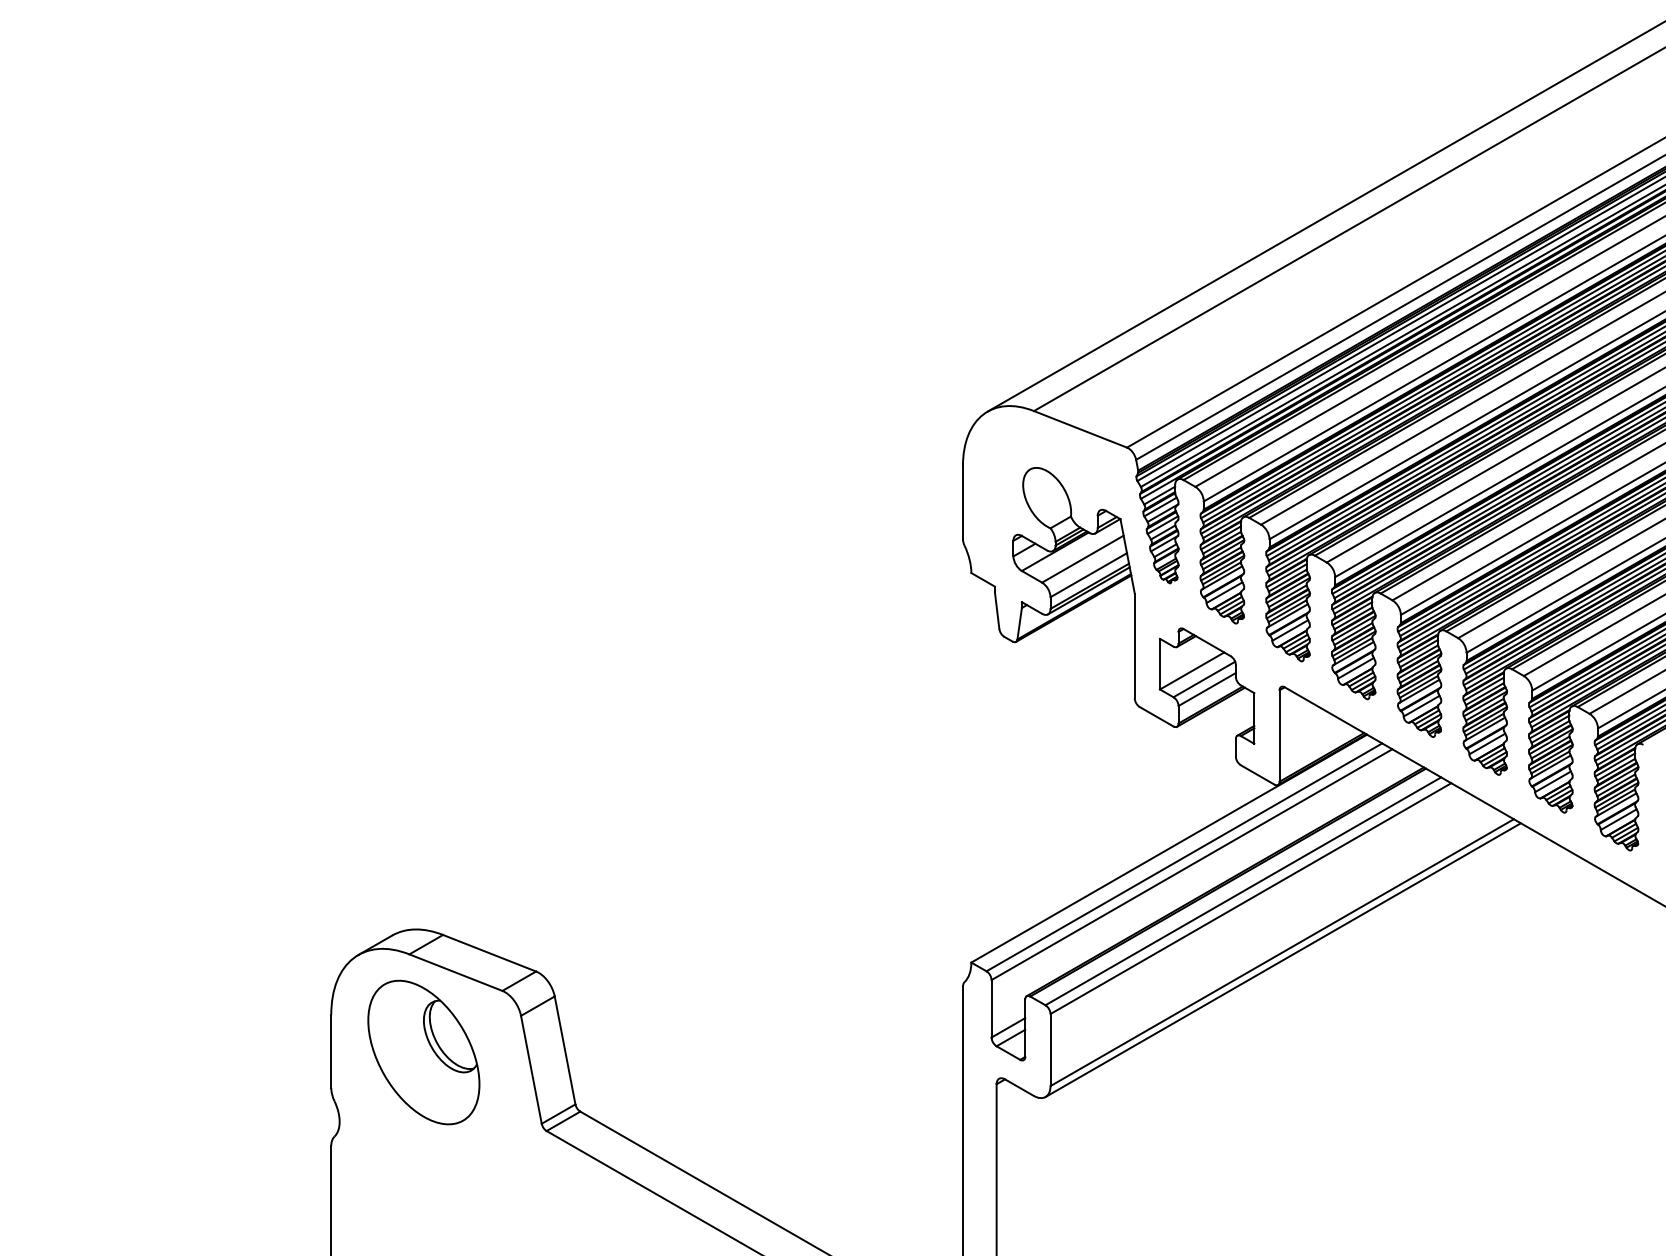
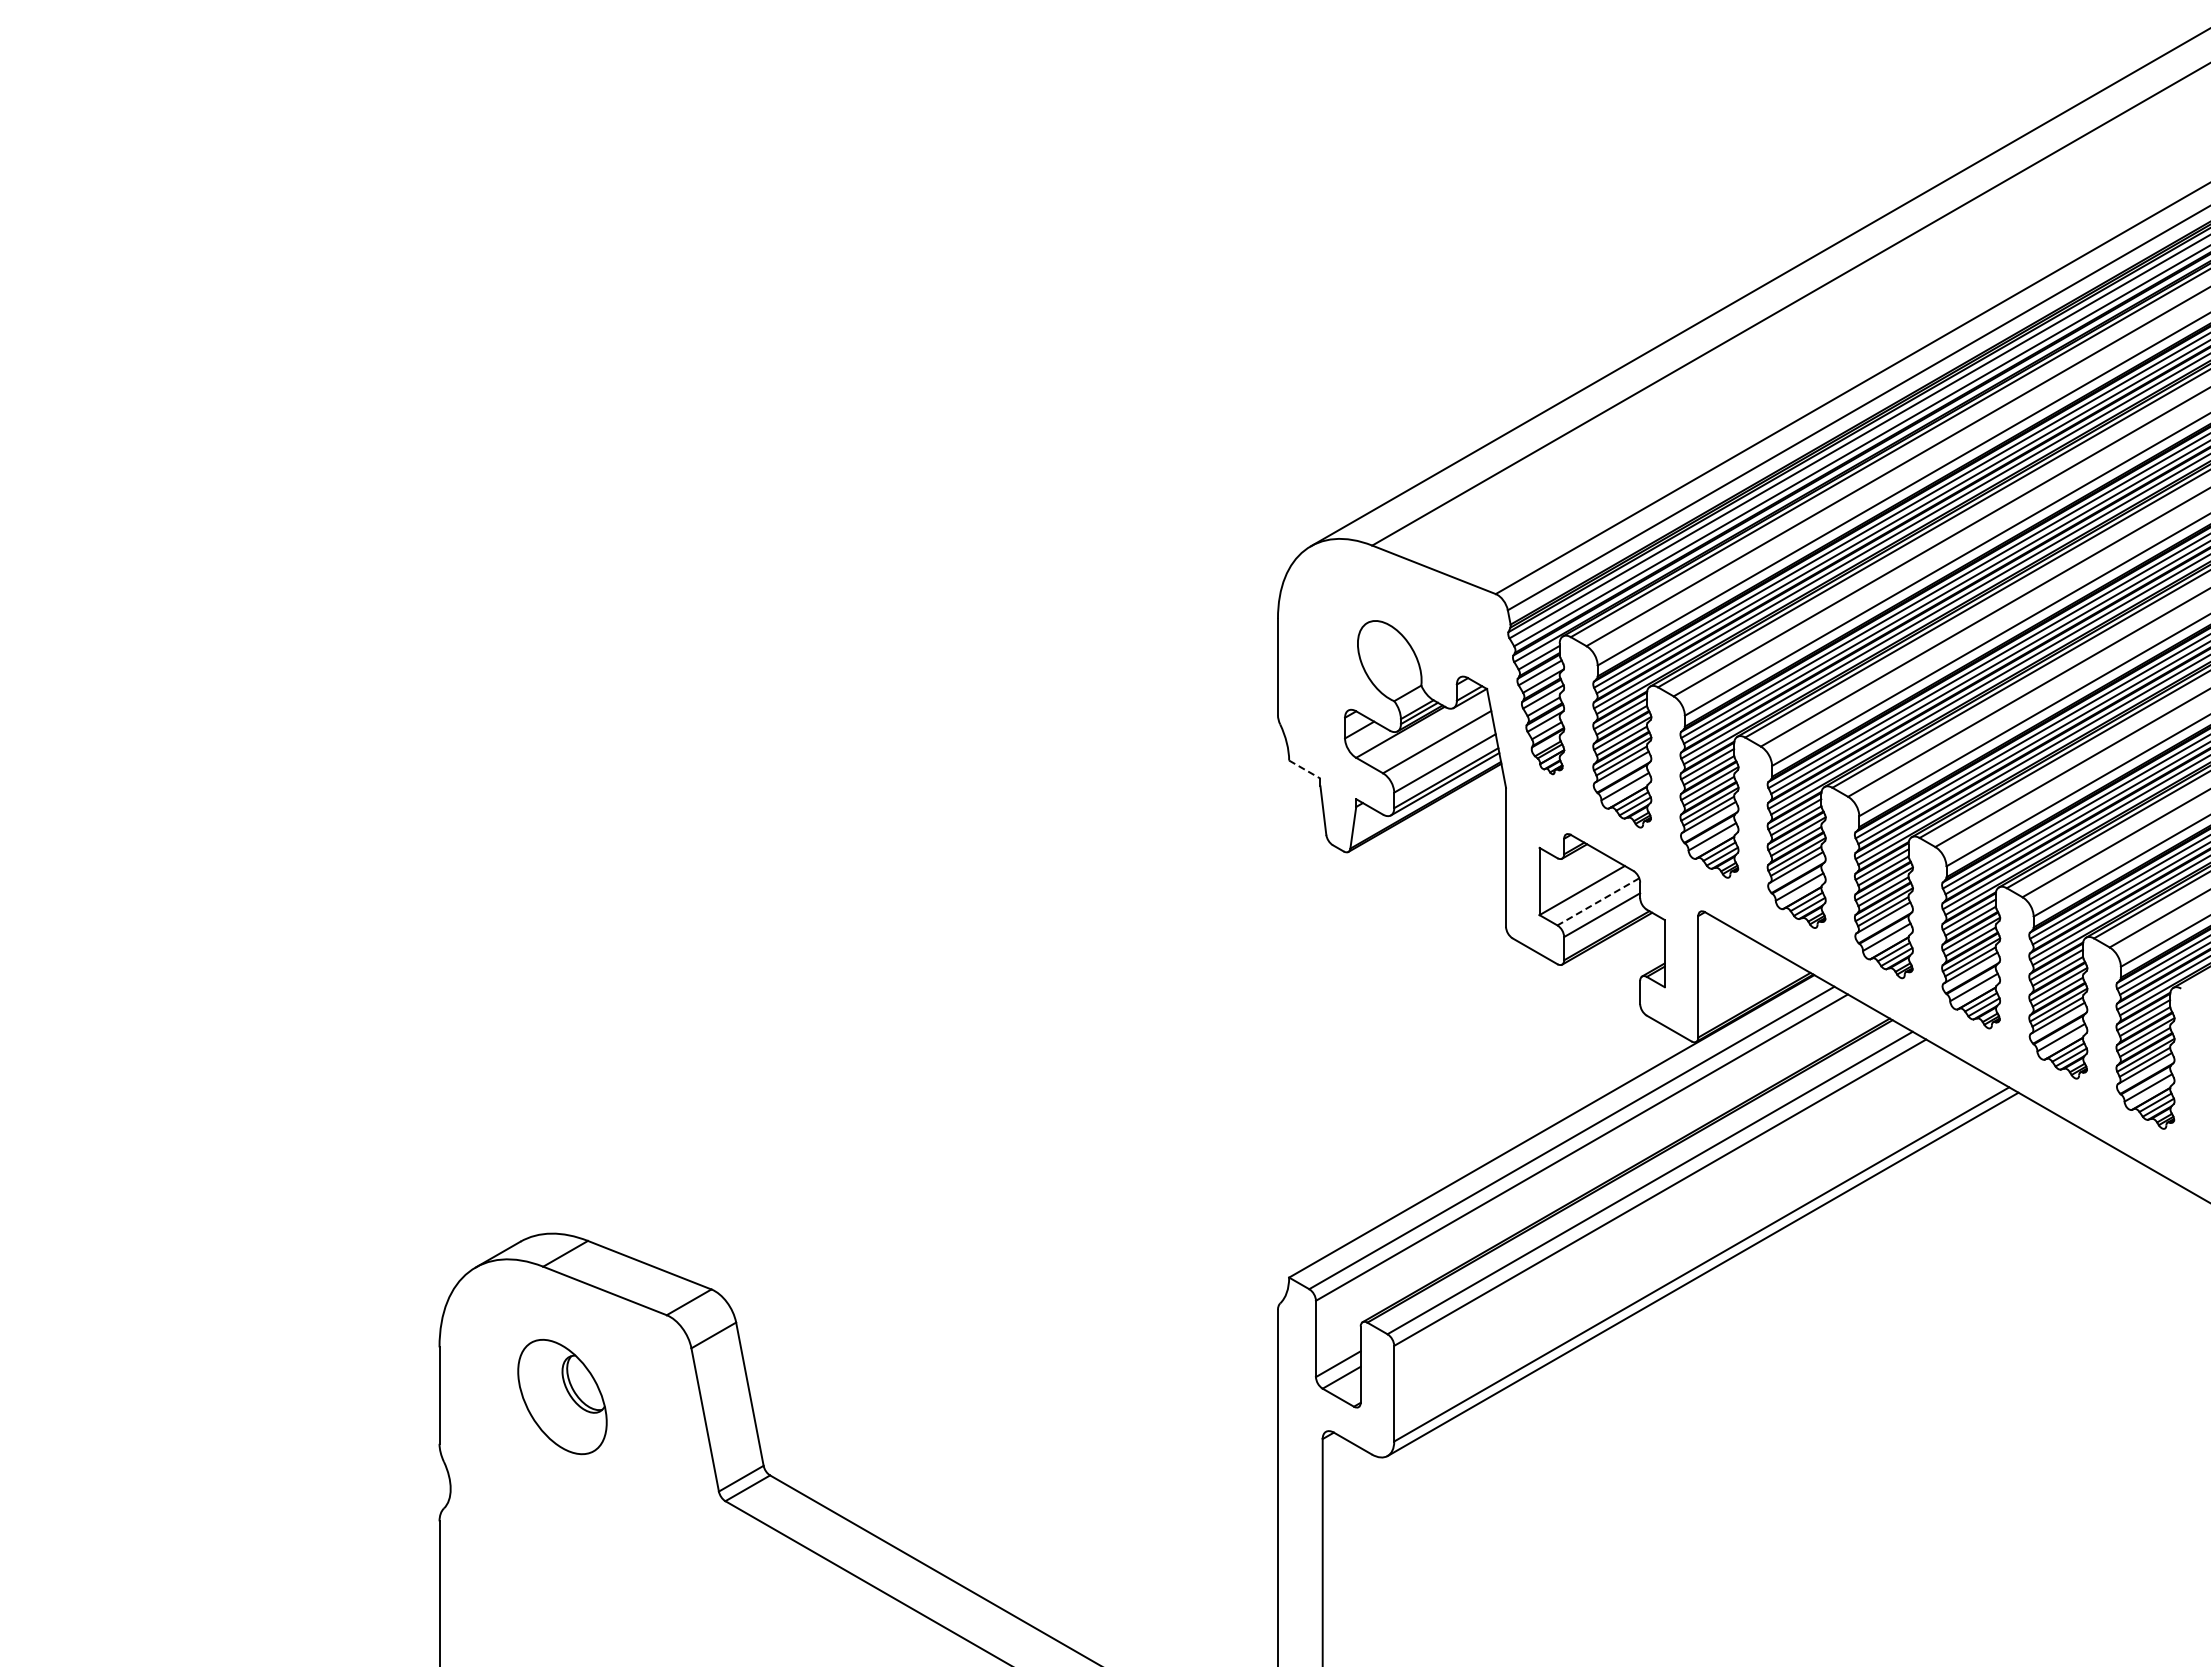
line: (983, 579) -> (1305, 769), solid -> dashed
line: (1203, 679) -> (1597, 902), solid -> dashed
part: (423, 1052) -> (562, 1396), size x0.6

